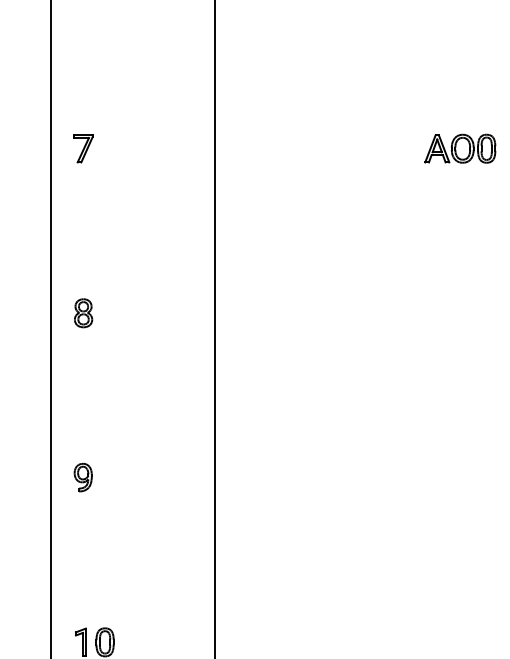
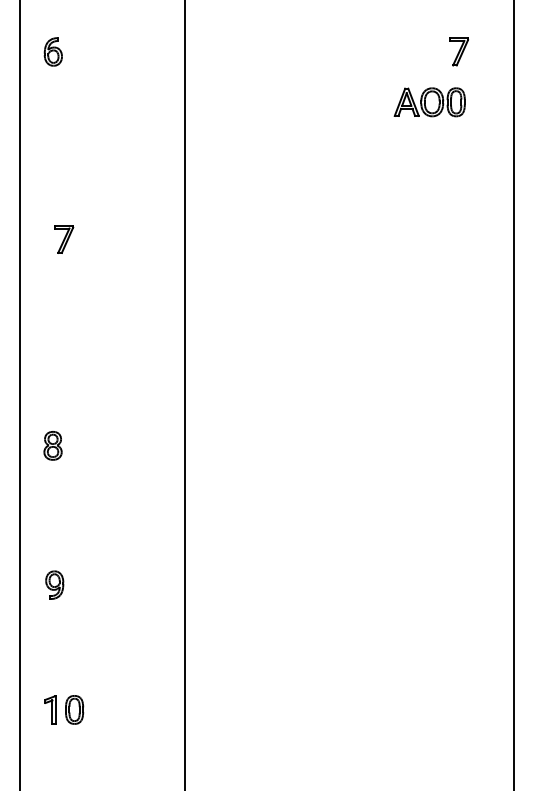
part: (84, 148) -> (64, 239), moved
part: (460, 148) -> (429, 102), moved
part: (83, 312) -> (52, 445), moved
part: (83, 476) -> (54, 584), moved

